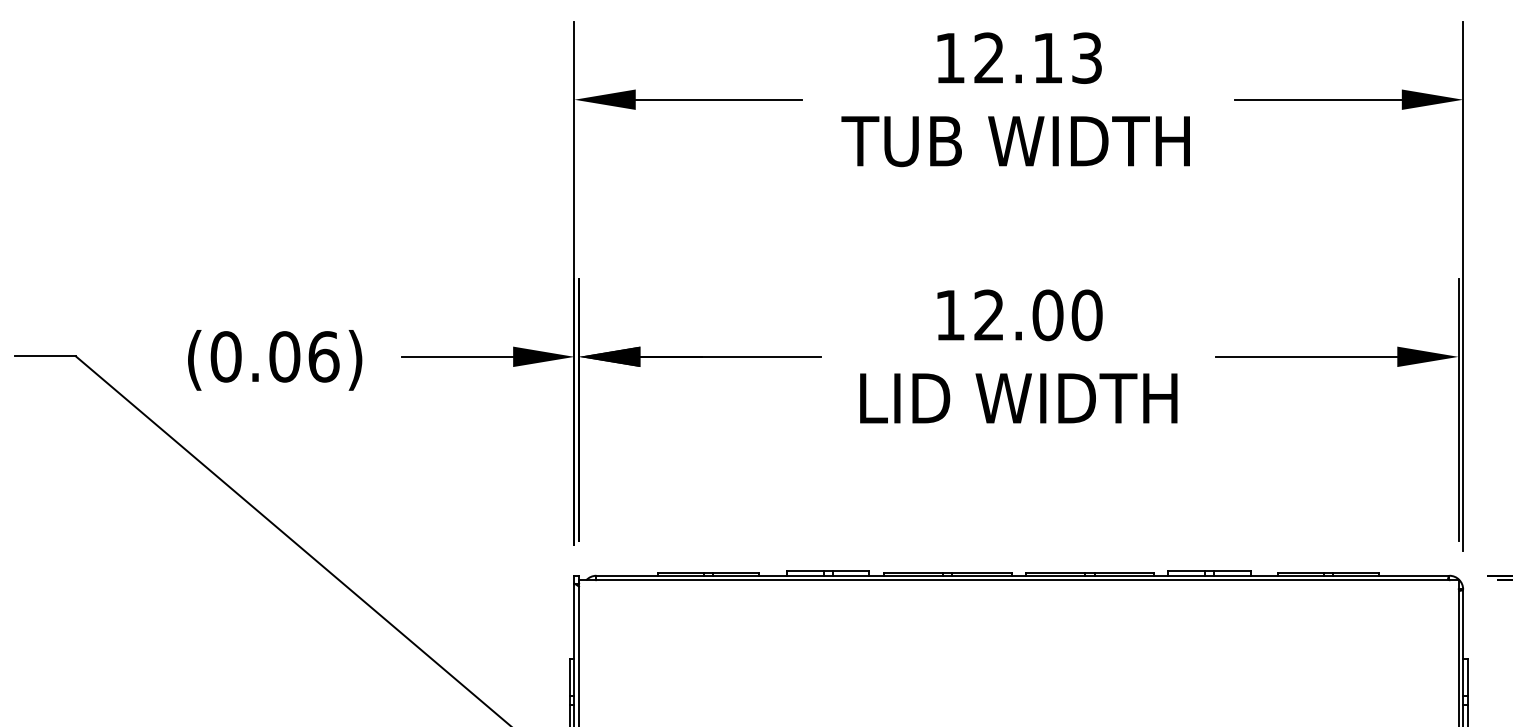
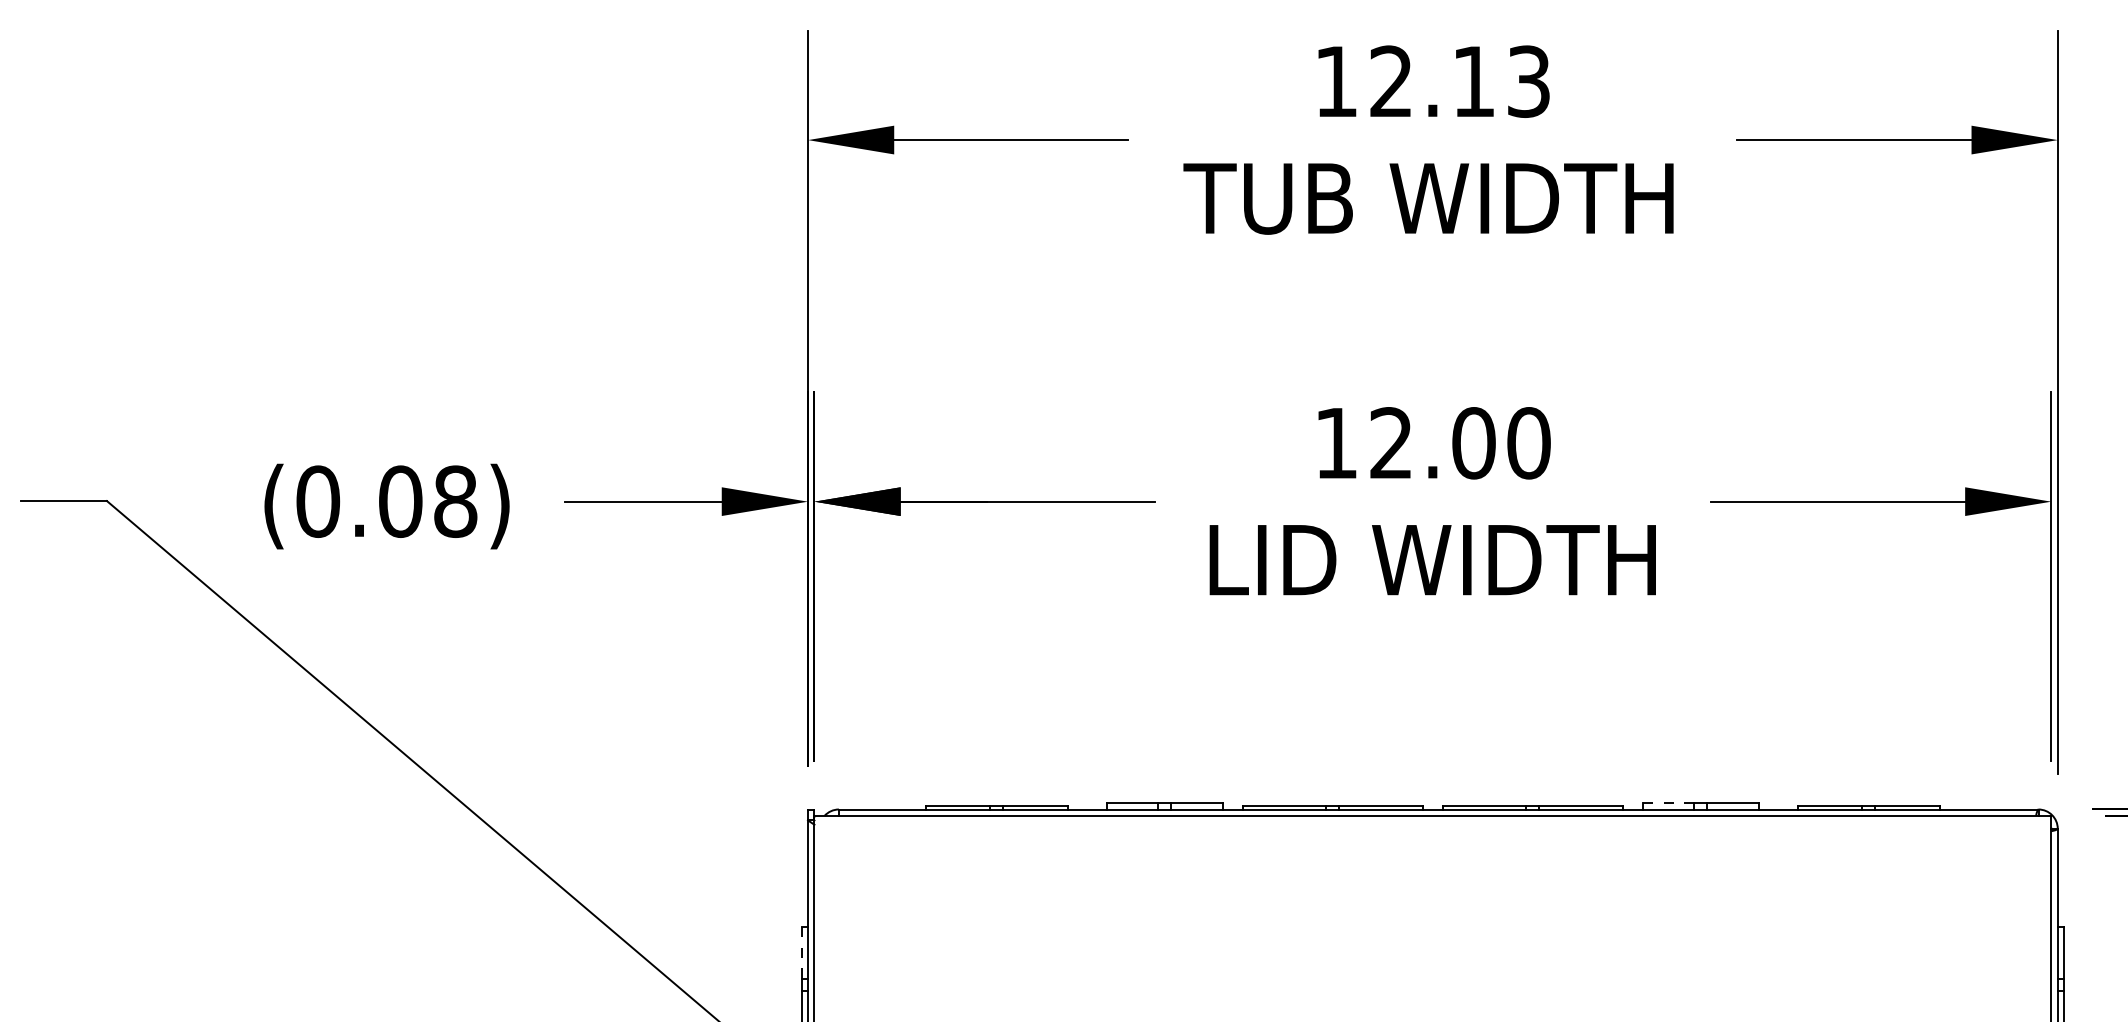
text: (323, 356) -> (455, 501), (0.06) -> (0.08)
line: (1186, 571) -> (1668, 803), solid -> dashed
line: (569, 677) -> (801, 952), solid -> dashed

